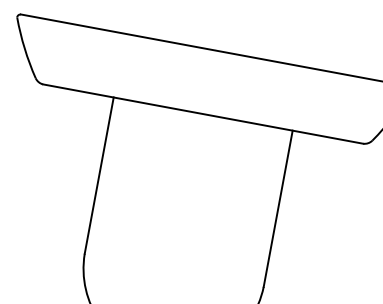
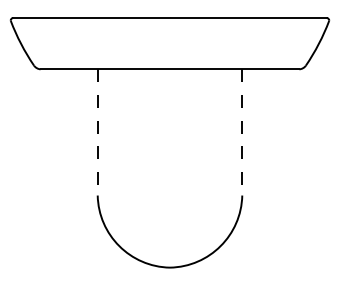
line: (98, 175) -> (97, 132), solid -> dashed
line: (278, 208) -> (242, 132), solid -> dashed

